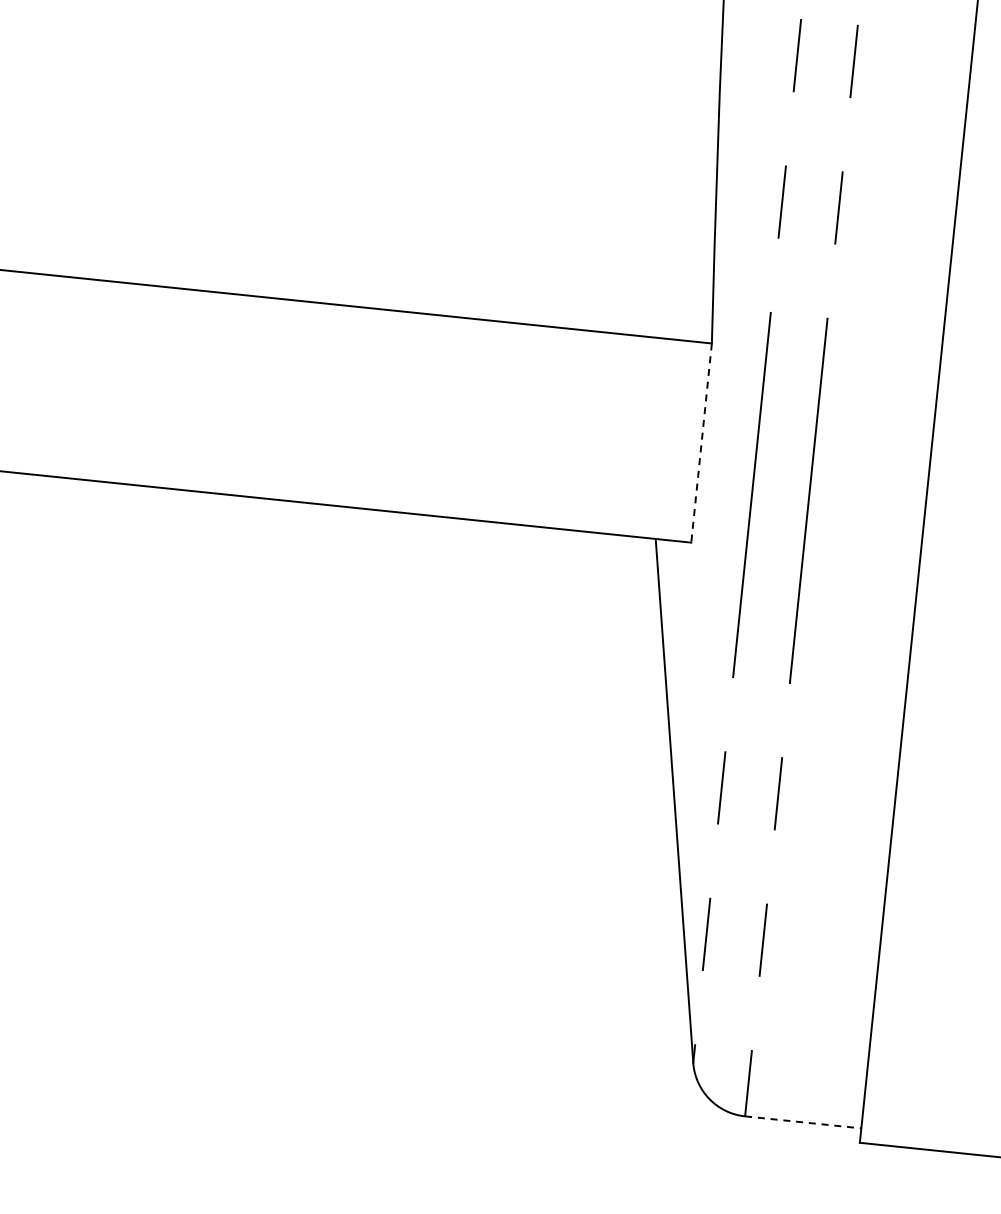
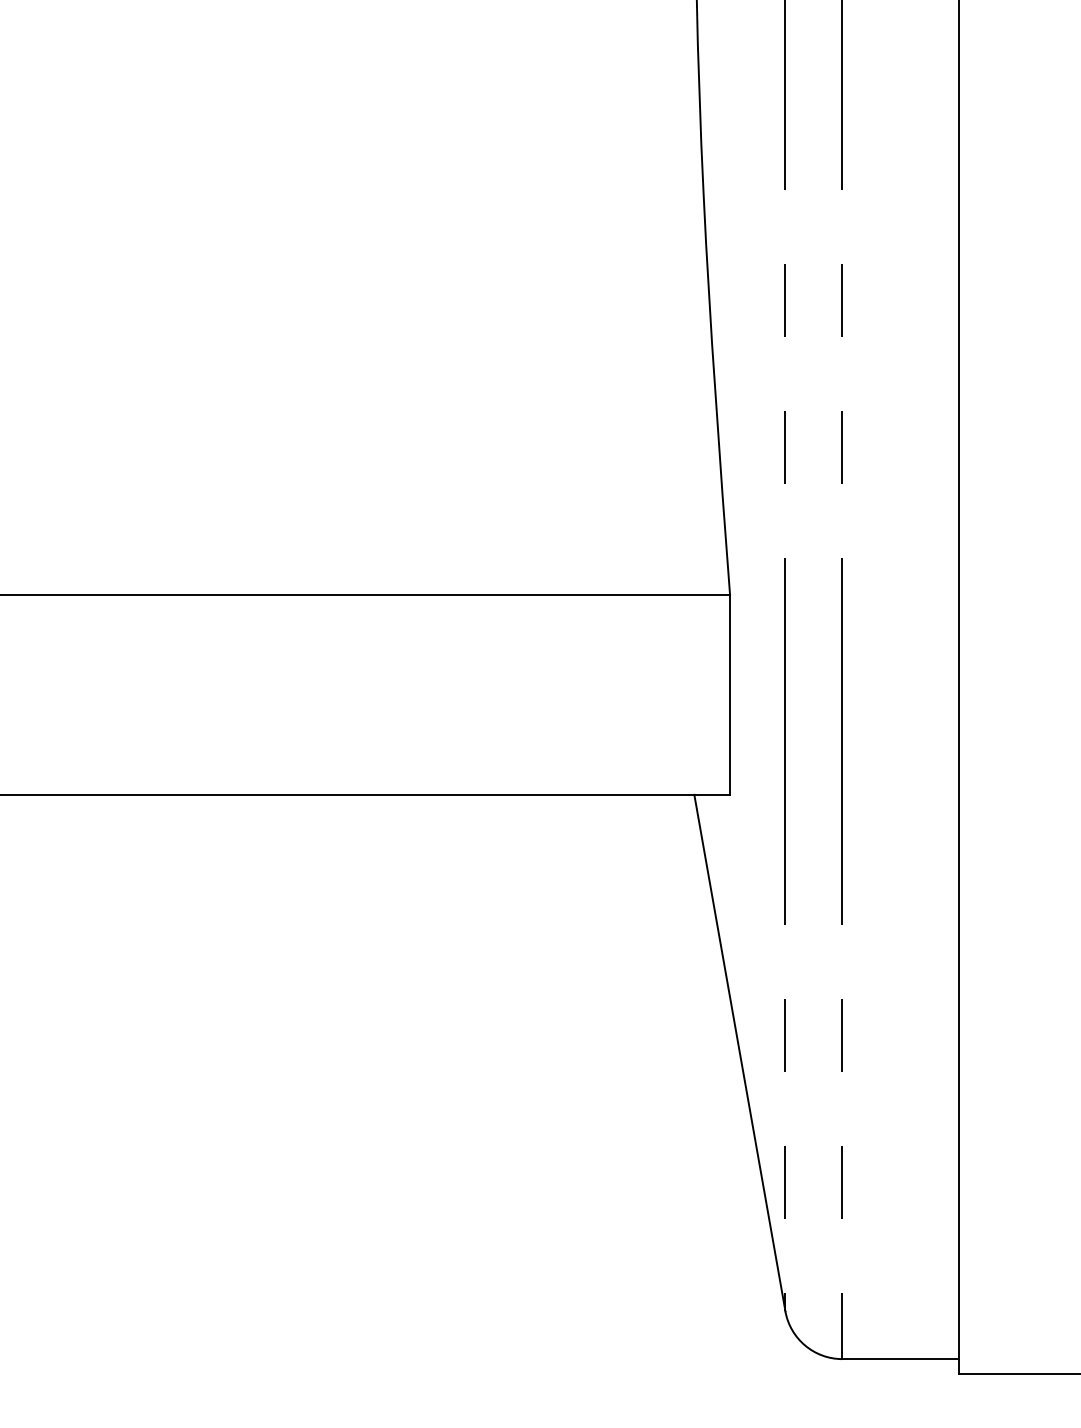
line: (702, 442) -> (730, 694), dashed -> solid
line: (803, 1122) -> (901, 1359), dashed -> solid

